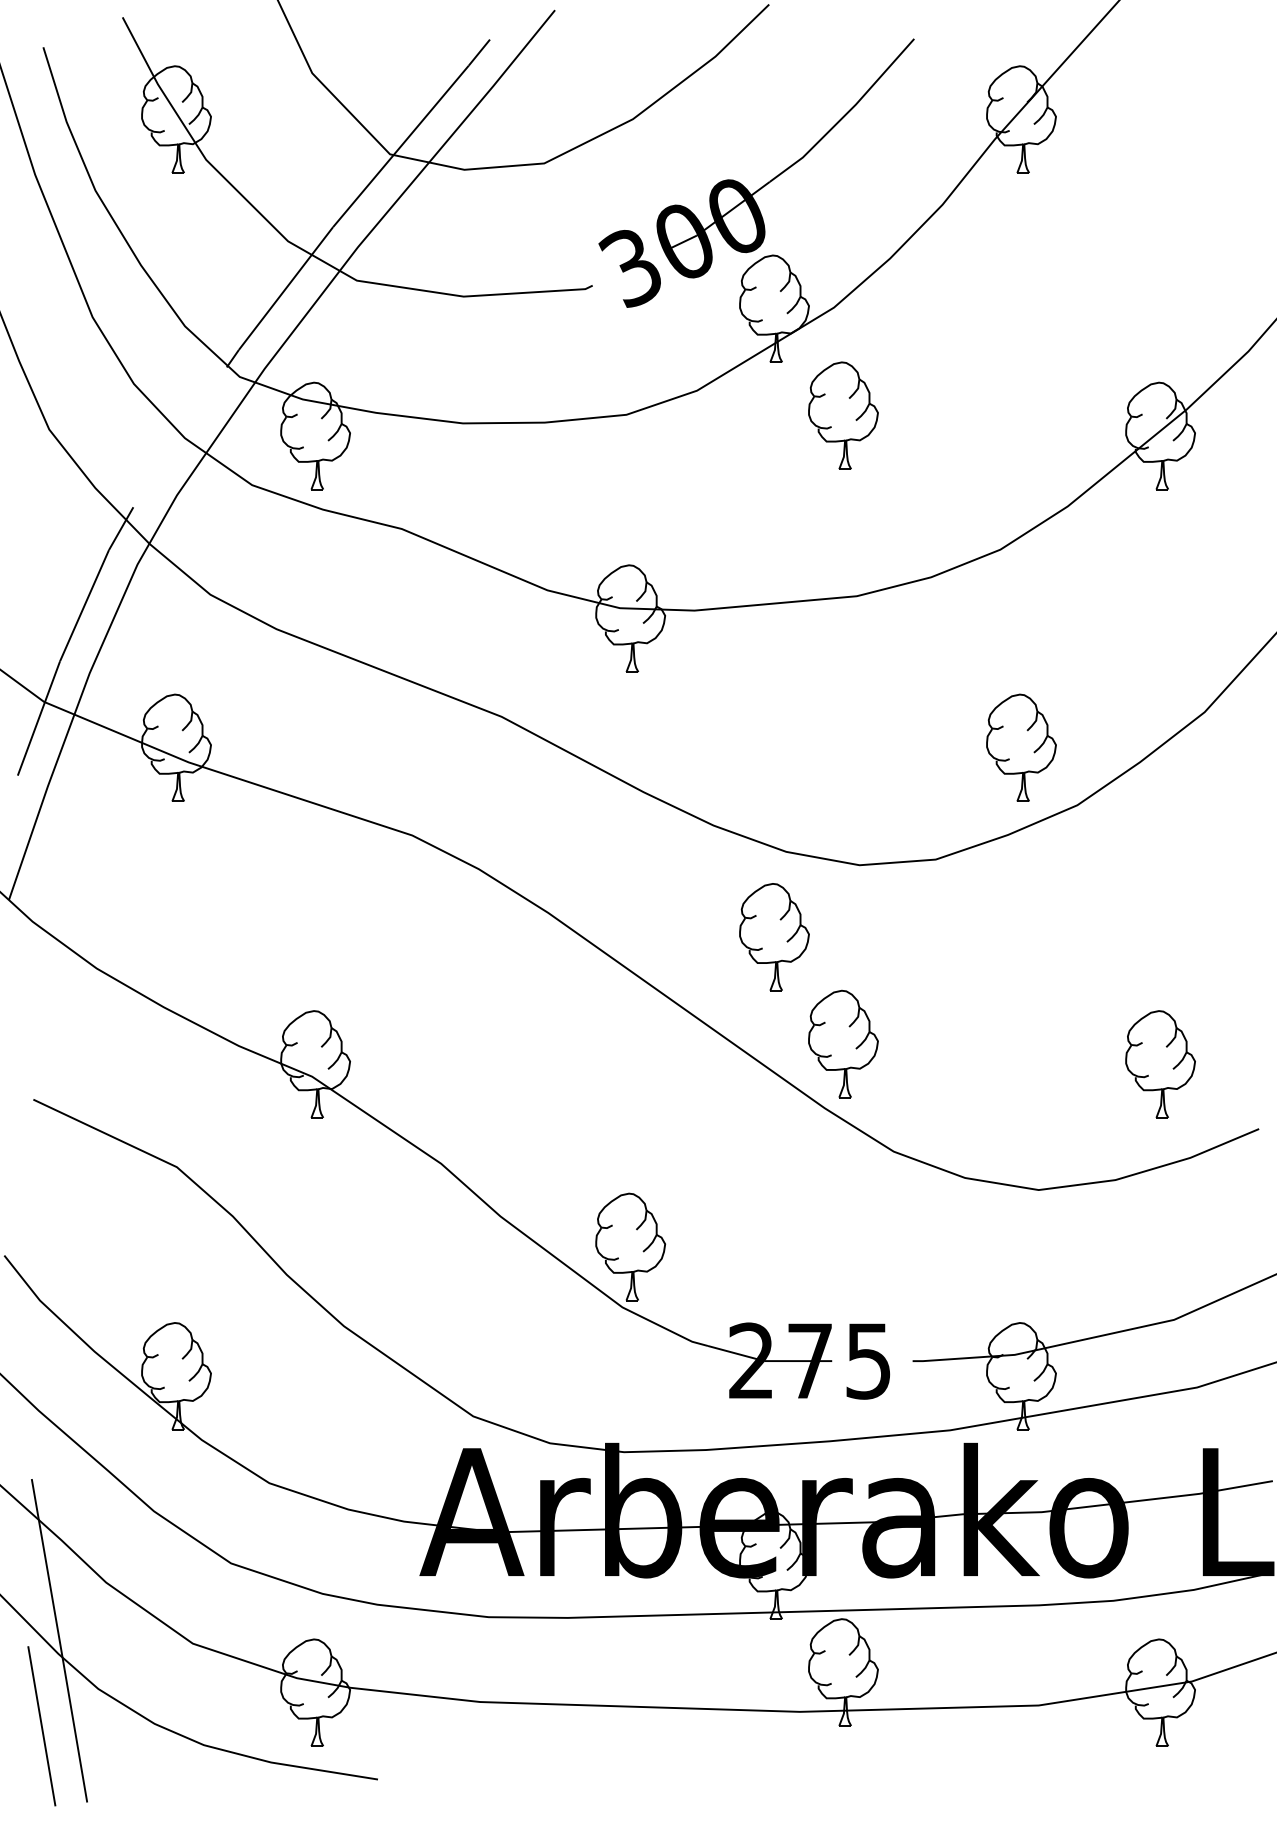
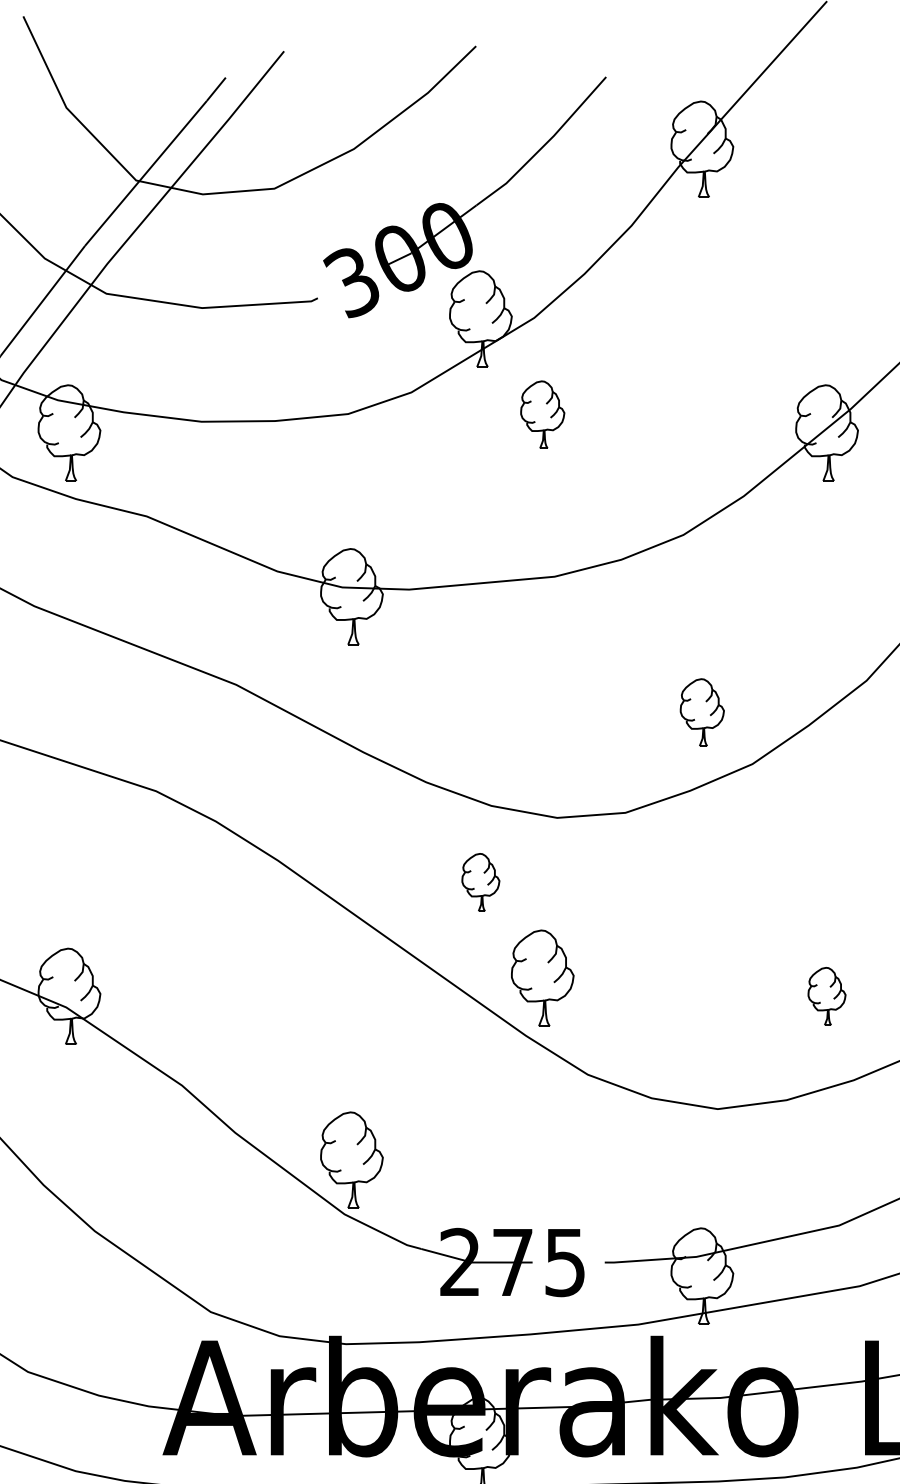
part: (843, 415) -> (542, 414), size x0.7
part: (1021, 747) -> (702, 712), size x0.7
part: (774, 937) -> (480, 882), size x0.6
part: (1160, 1064) -> (826, 996), size x0.6

